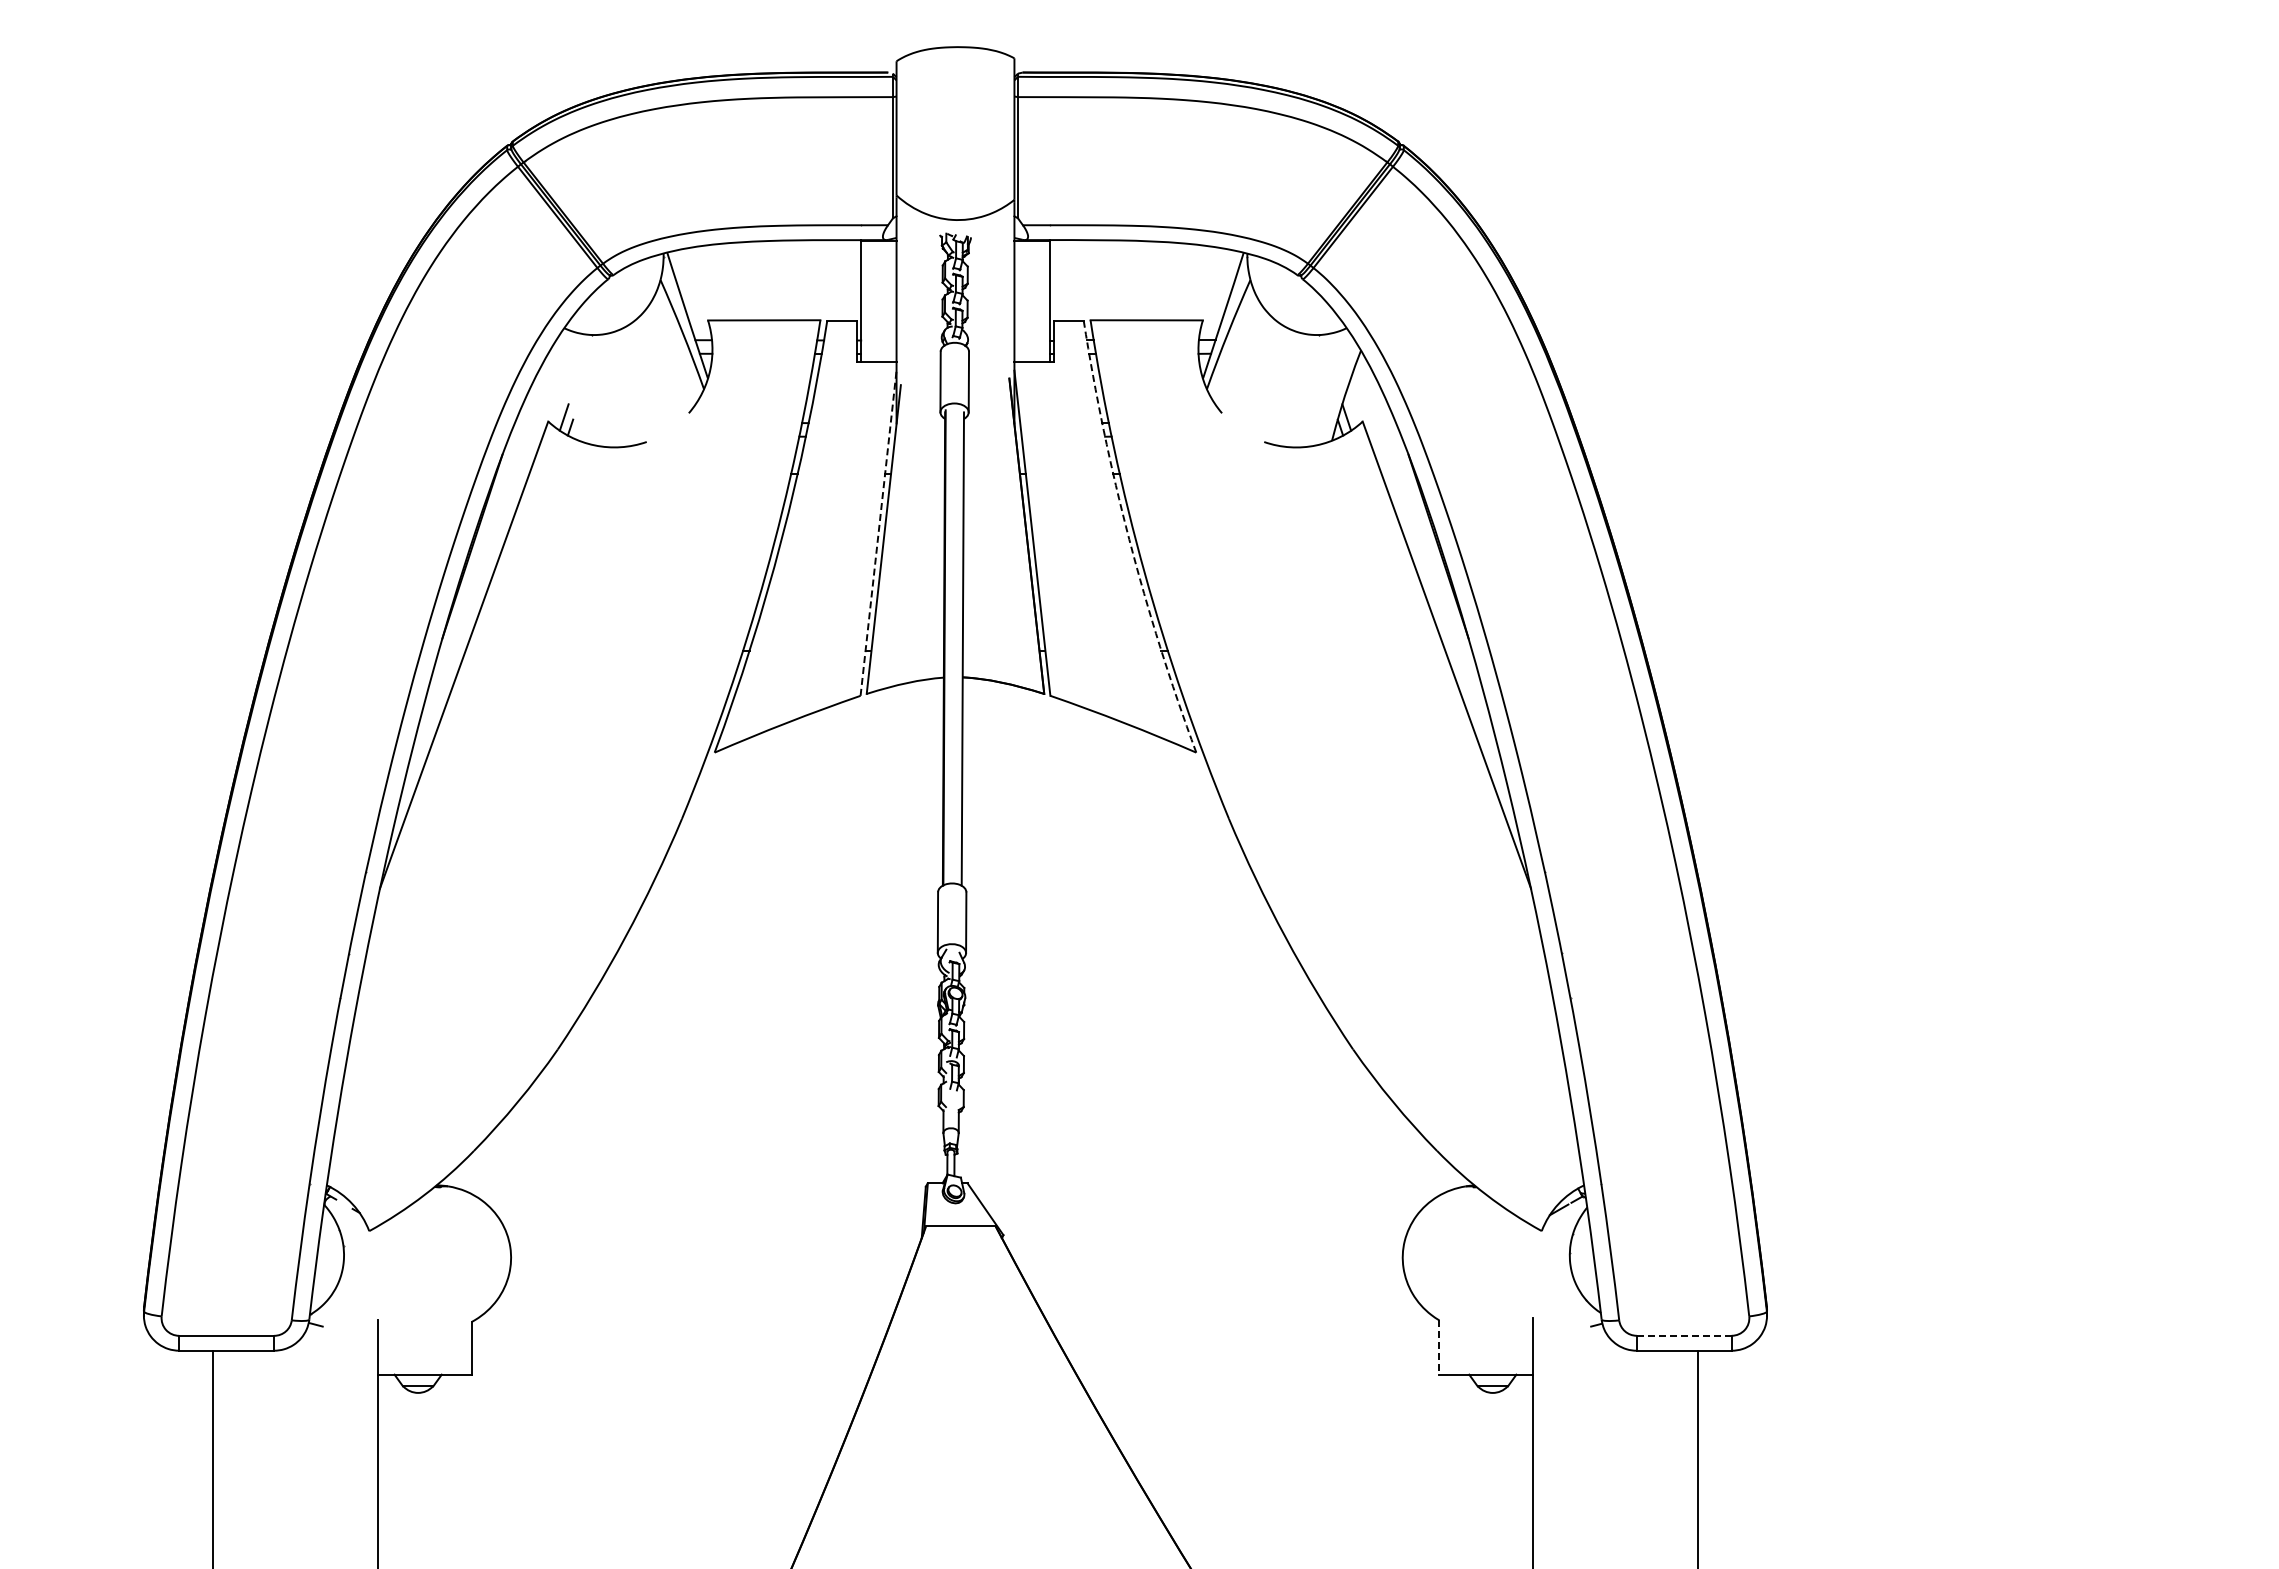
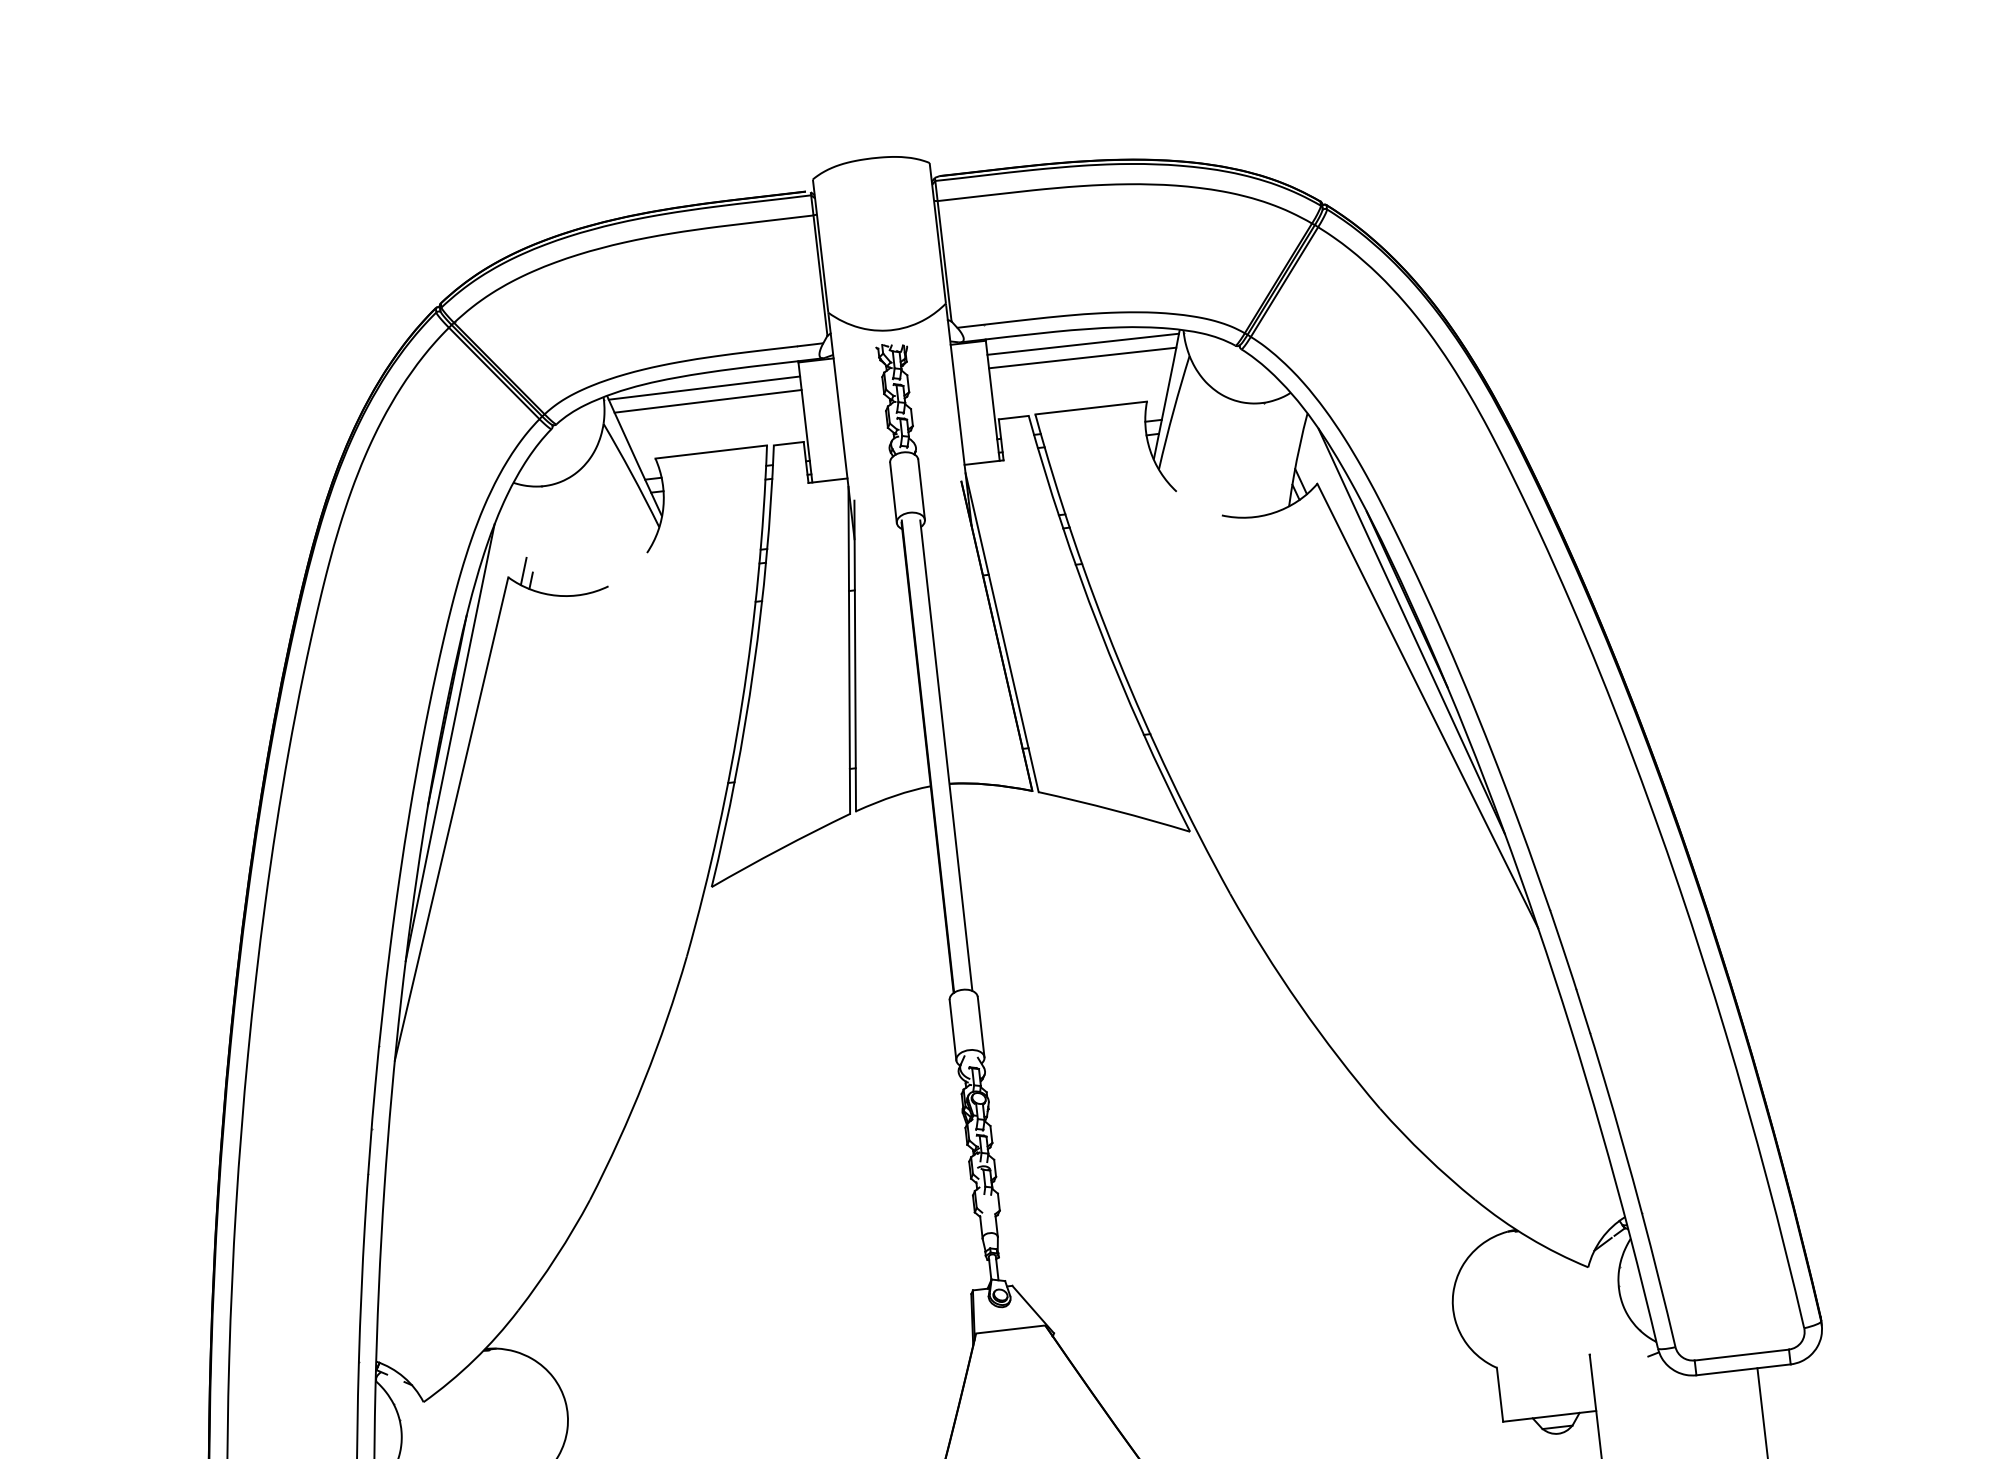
line: (764, 255) -> (704, 387), added
line: (1145, 255) -> (1082, 343), added
line: (766, 269) -> (707, 401), added
line: (1143, 269) -> (1082, 357), added
line: (878, 533) -> (849, 650), dashed -> solid
arc: (1129, 539) -> (1099, 627), dashed -> solid
line: (471, 579) -> (450, 743), added
line: (1439, 579) -> (1411, 631), added
line: (1684, 1335) -> (1742, 1354), dashed -> solid
line: (1439, 1348) -> (1500, 1395), dashed -> solid

